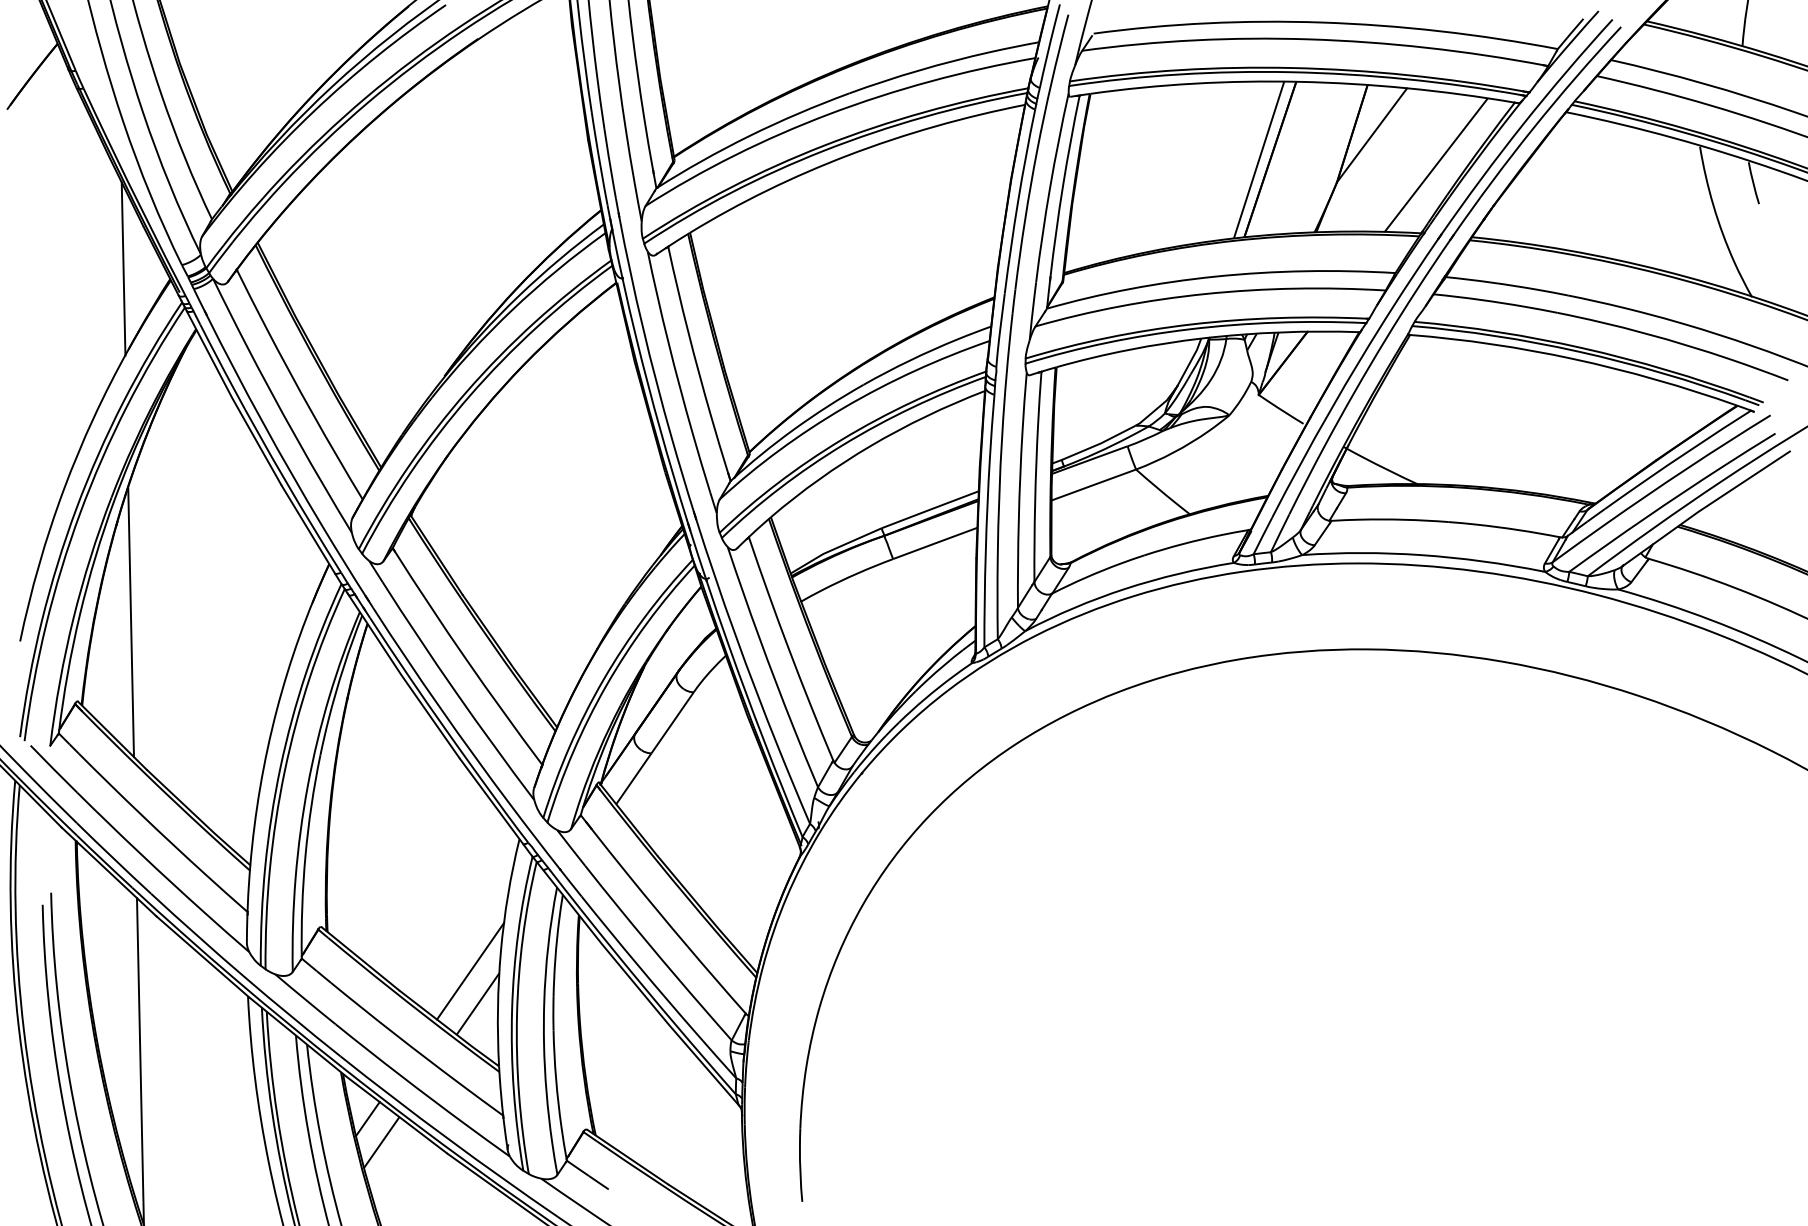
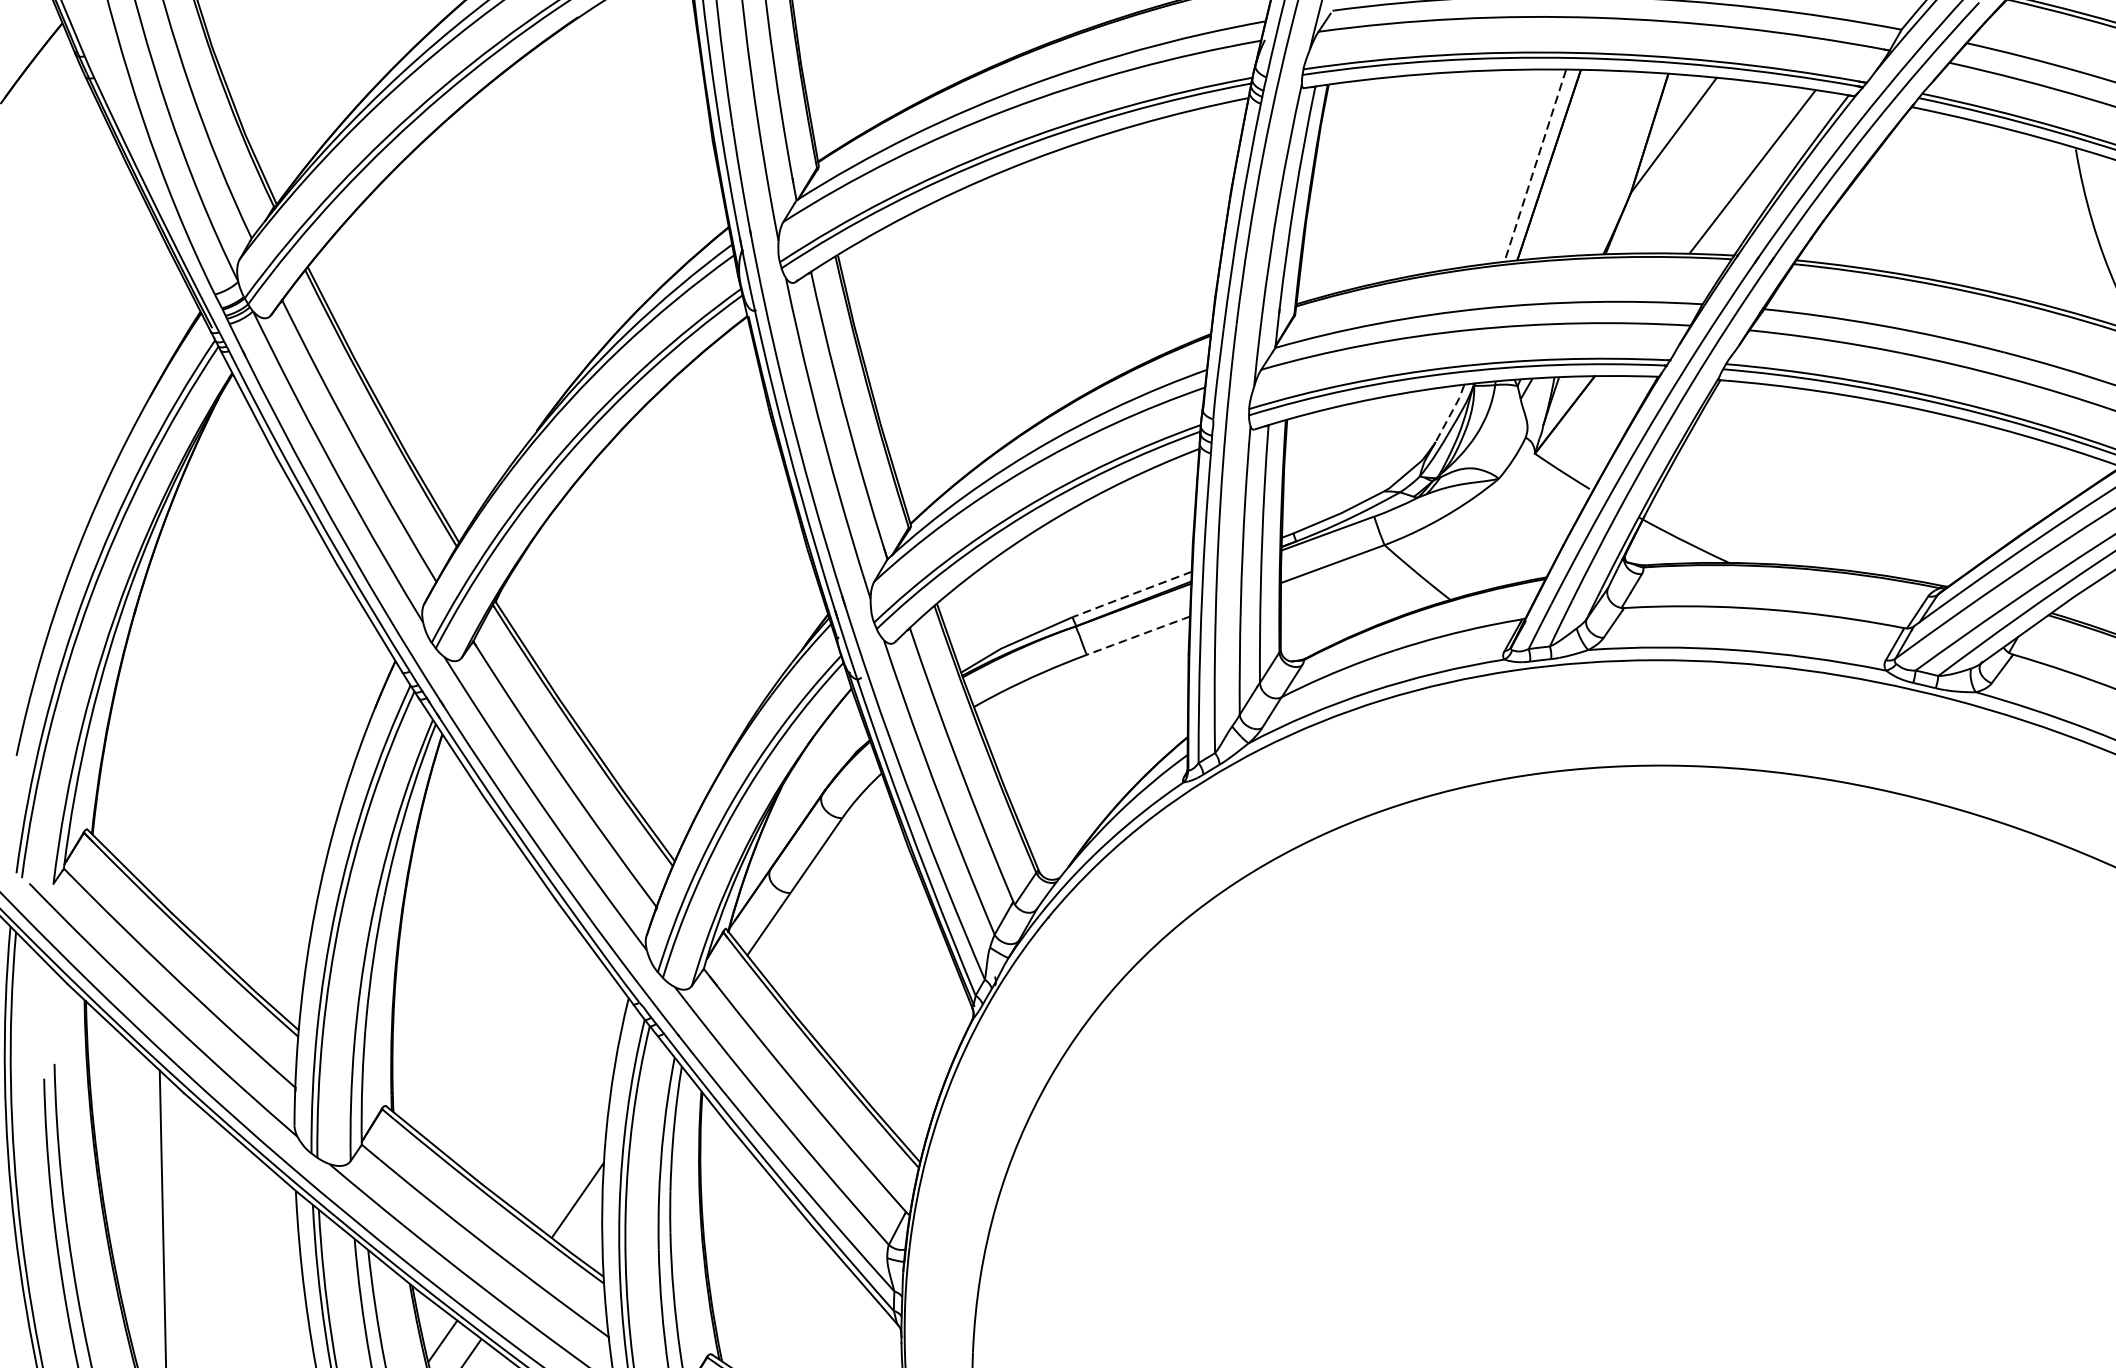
line: (1259, 160) -> (1535, 166), solid -> dashed
line: (123, 268) -> (143, 298), removed
line: (1190, 362) -> (1451, 413), solid -> dashed
line: (929, 510) -> (1131, 595), solid -> dashed
arc: (935, 543) -> (1138, 635), solid -> dashed
line: (130, 622) -> (151, 732), removed
line: (470, 970) -> (568, 1159), removed

